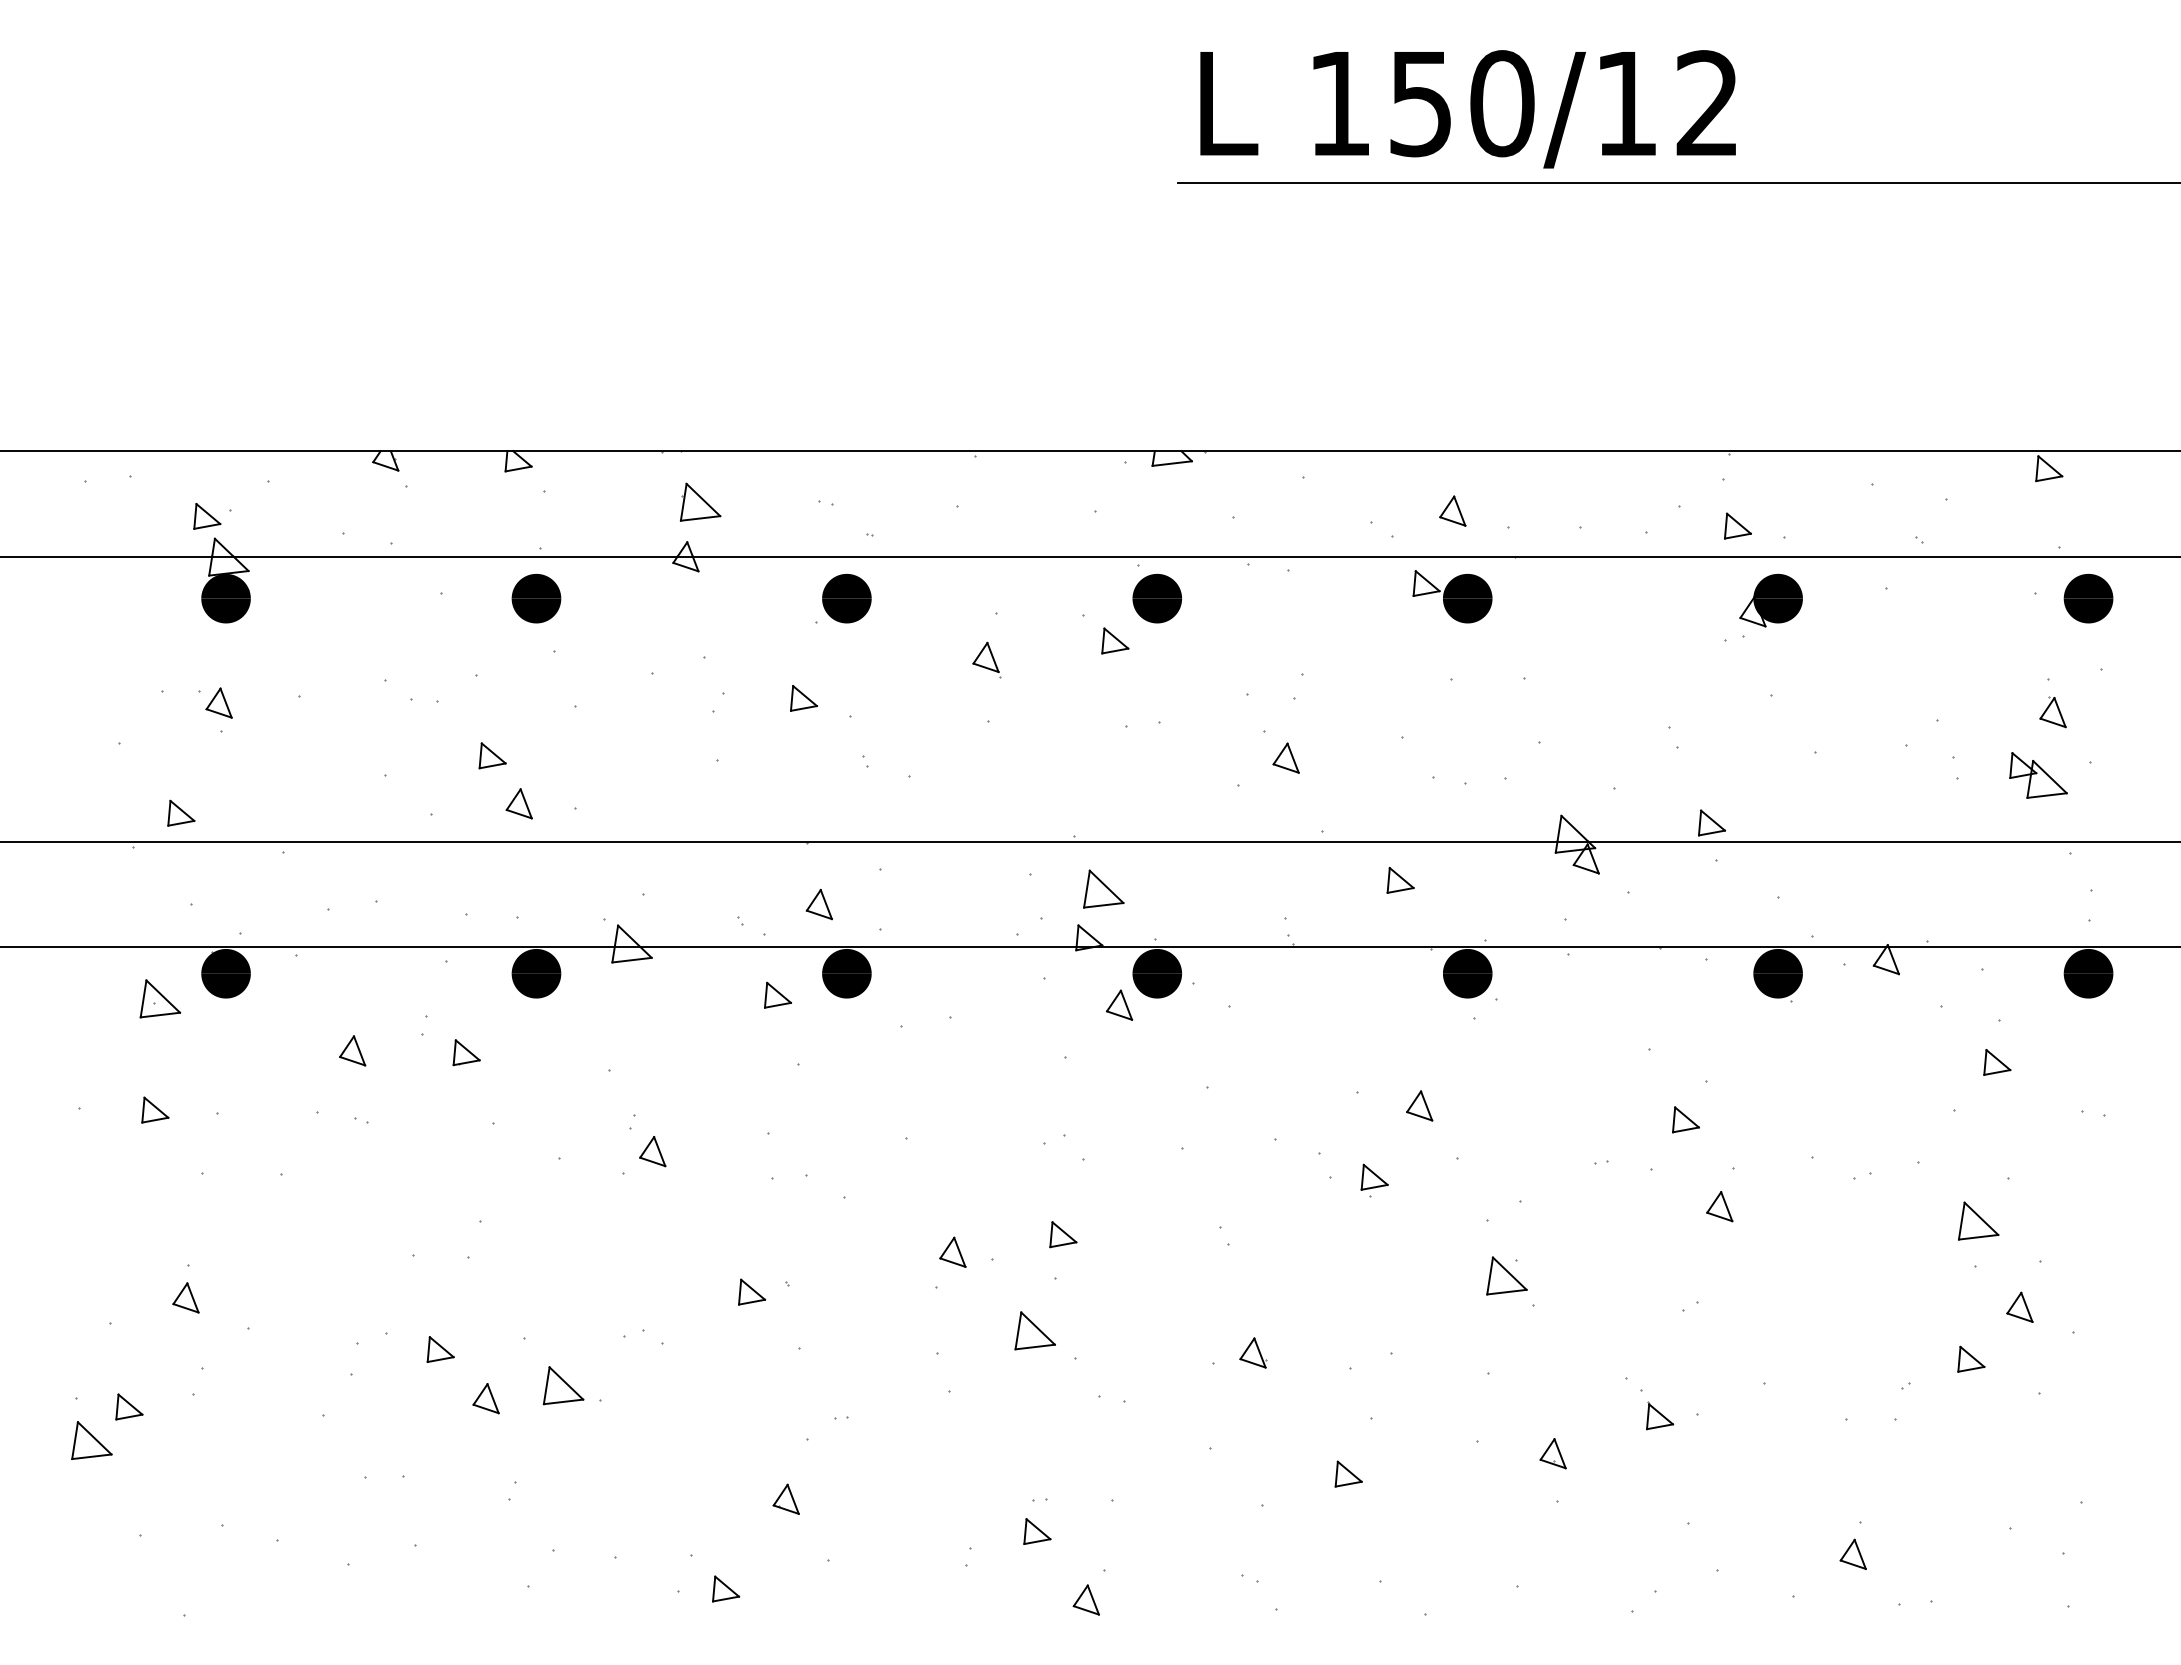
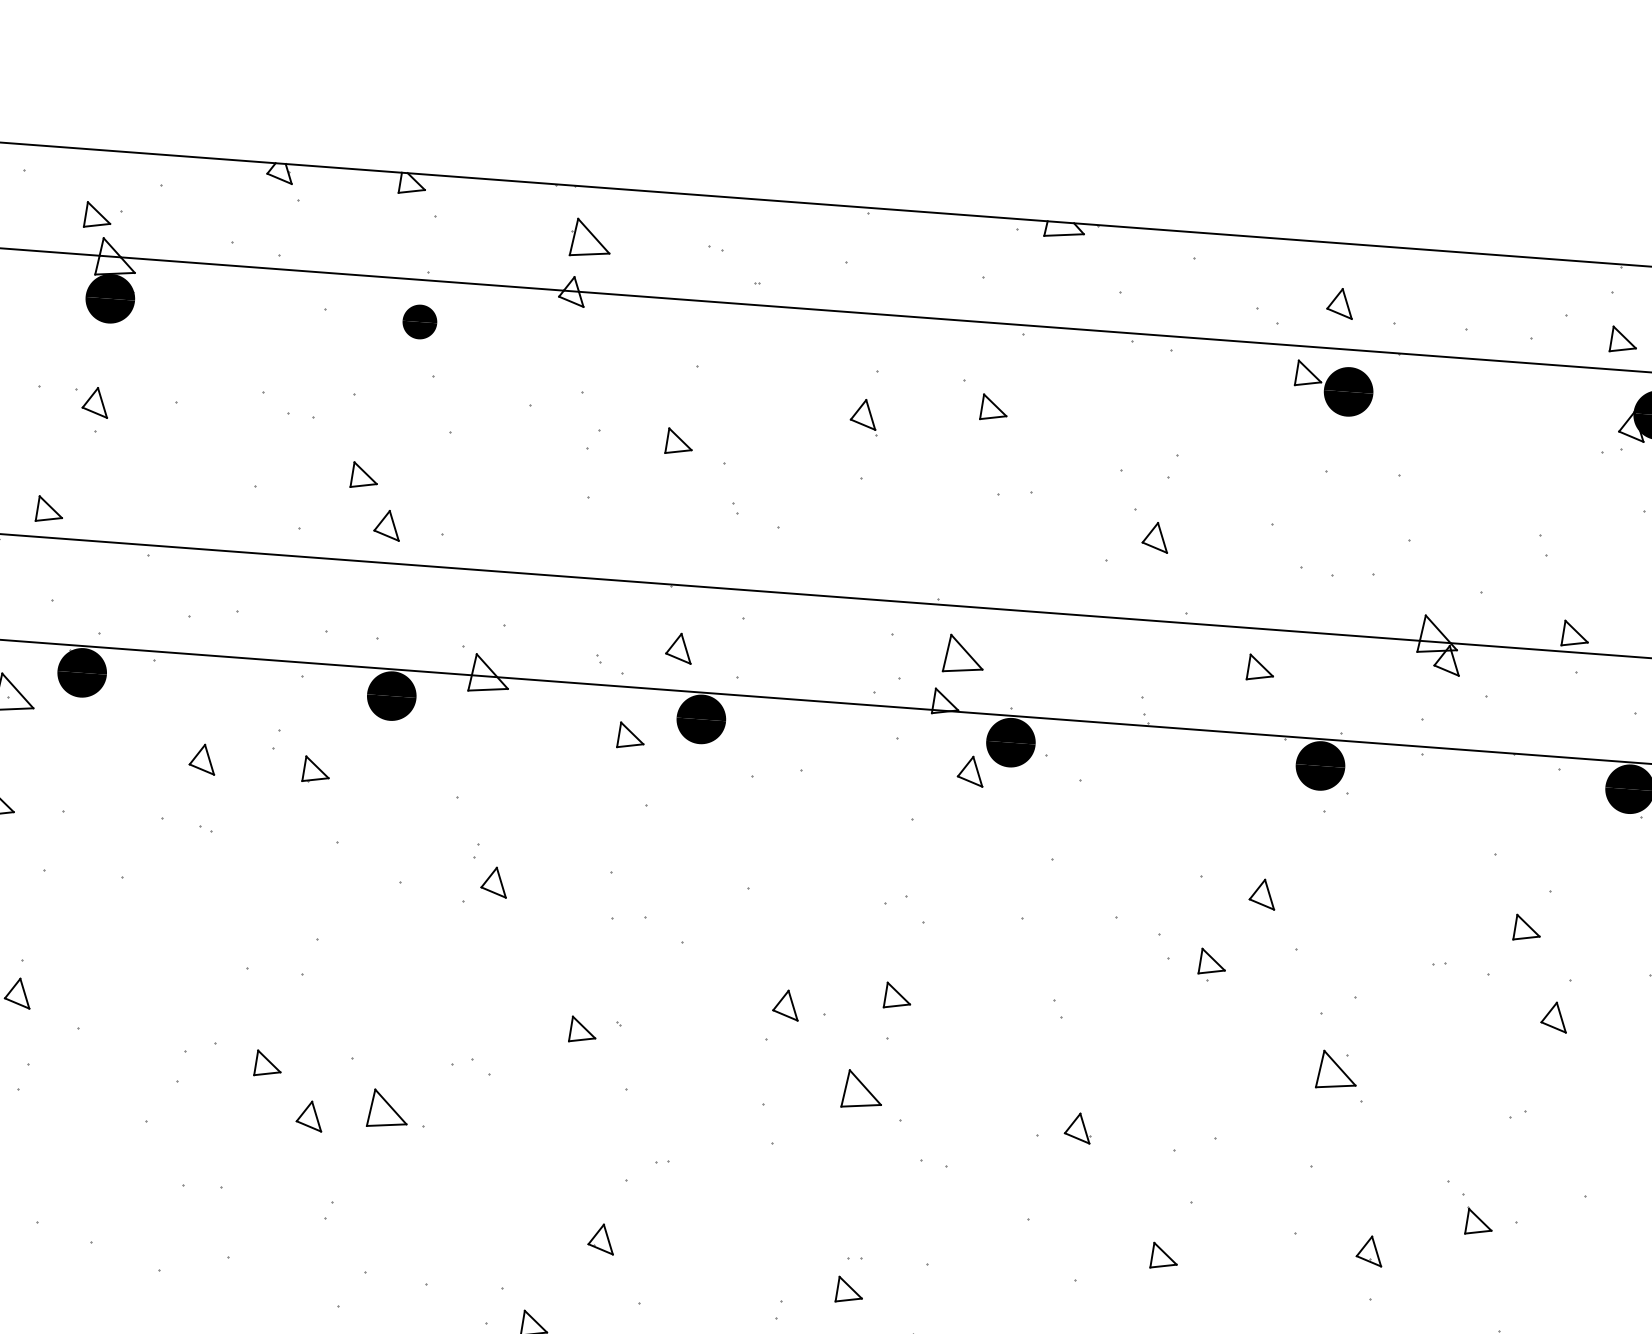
part: (536, 598) -> (419, 321), size x0.7
part: (846, 598) -> (729, 345), removed
part: (1157, 598) -> (1039, 368), removed

